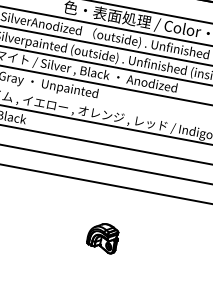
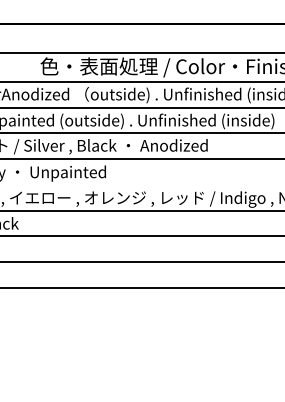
part: (102, 237) -> (147, 358), removed

